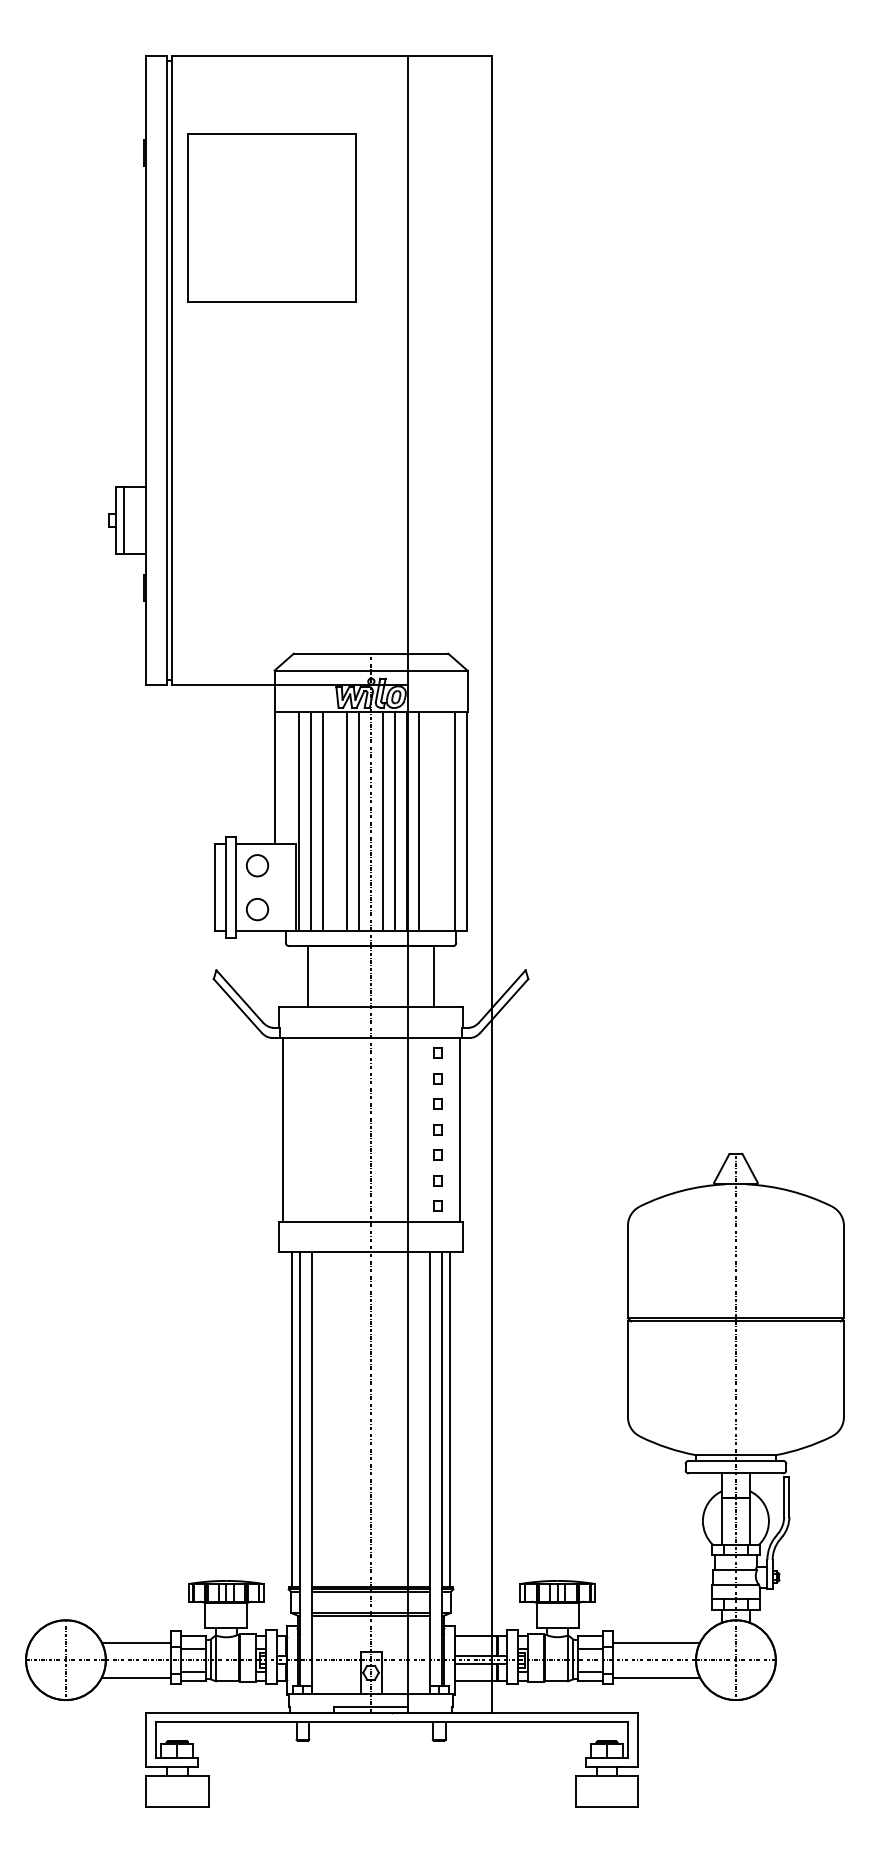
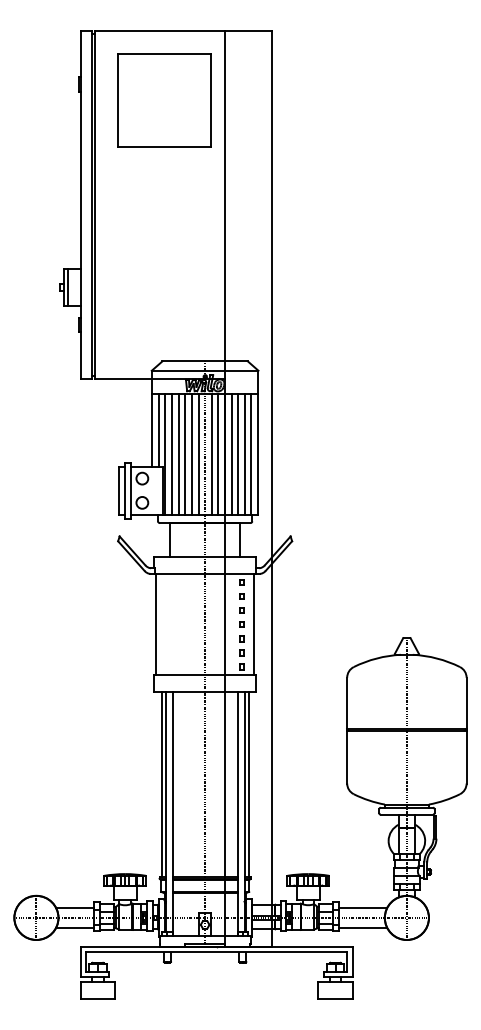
part: (272, 218) -> (164, 100), moved
line: (286, 776) -> (158, 429), added
line: (335, 822) -> (185, 454), added
line: (431, 822) -> (238, 454), added
line: (442, 822) -> (244, 454), added

